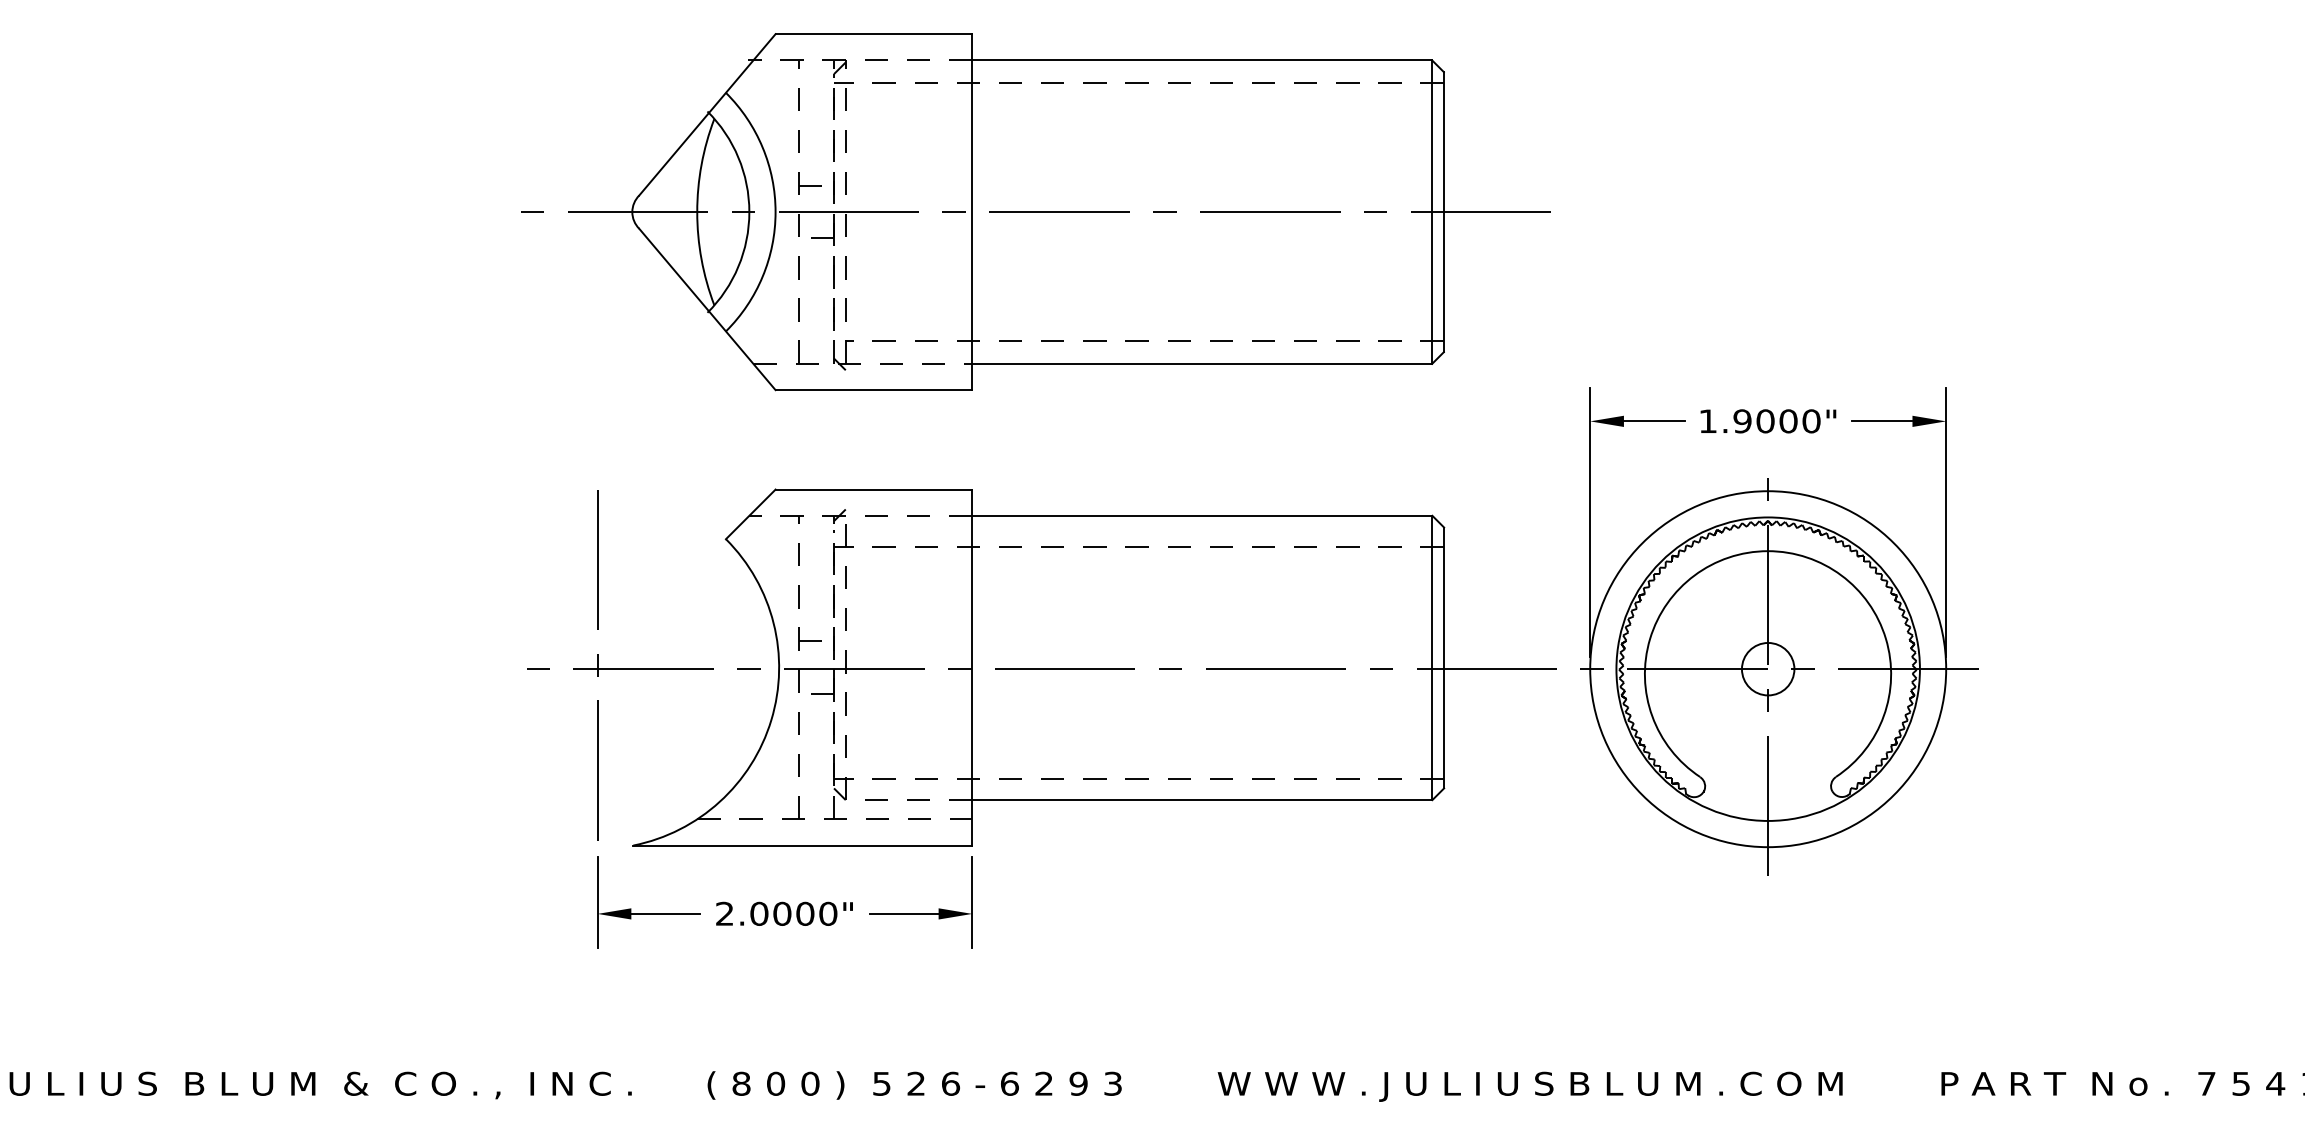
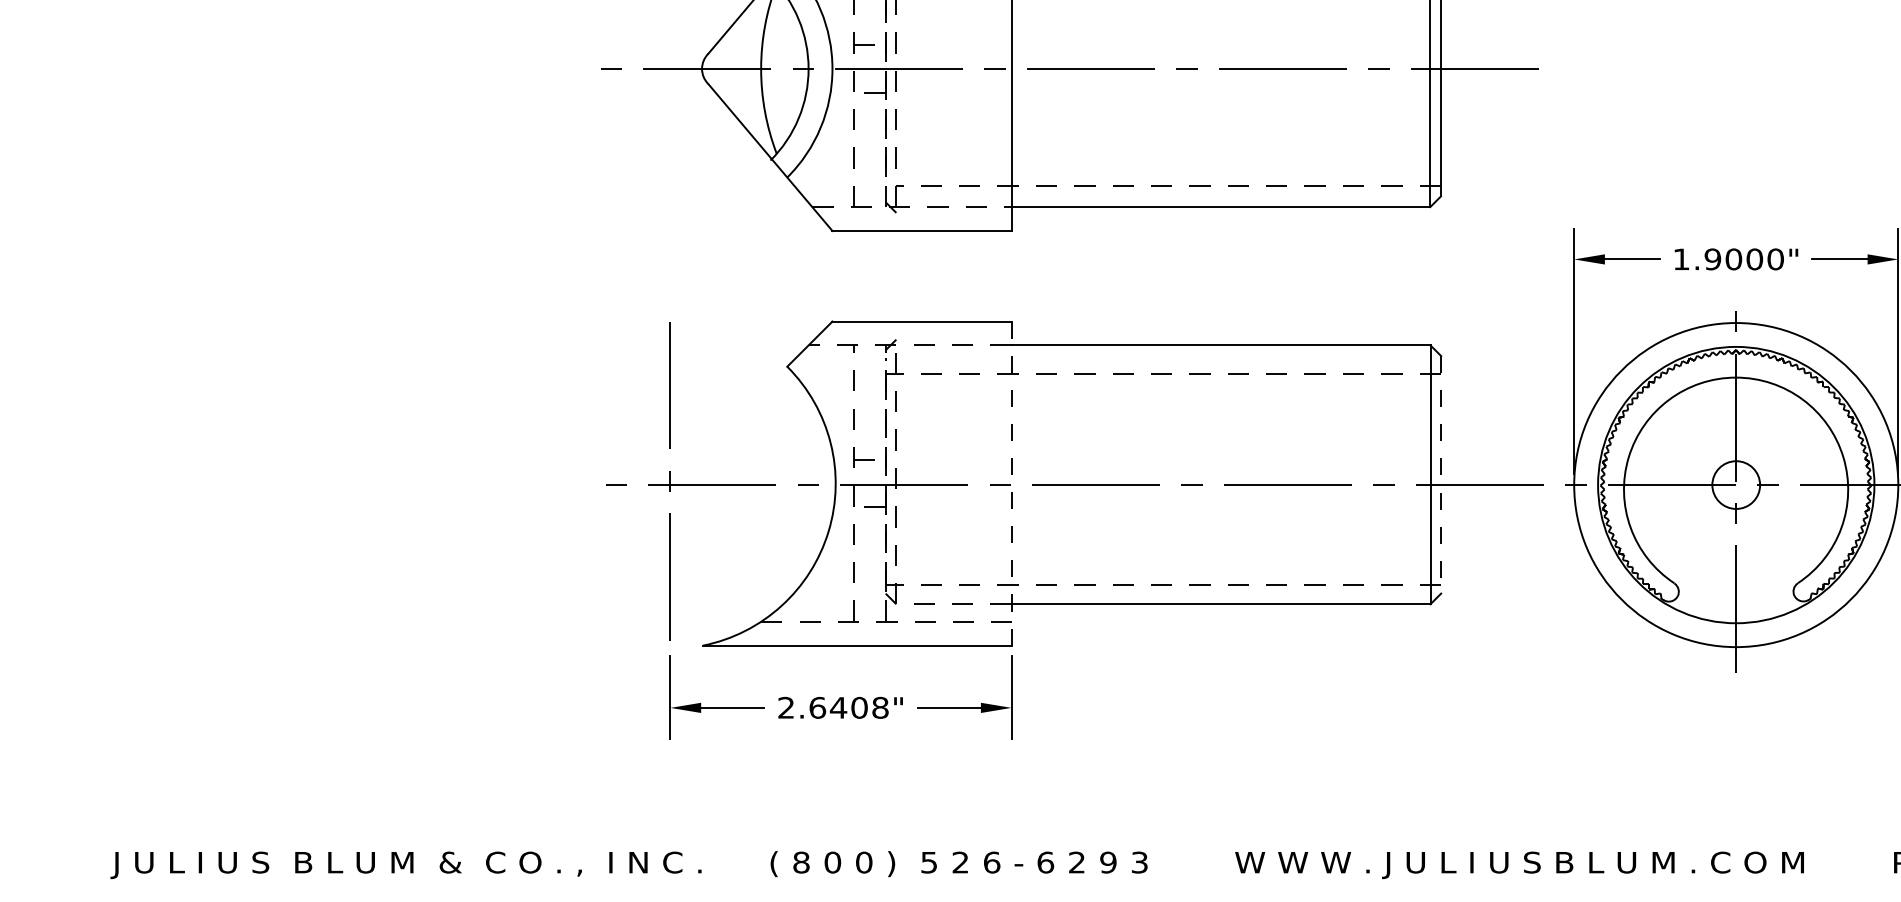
line: (1444, 658) -> (1441, 475), solid -> dashed
line: (972, 667) -> (1011, 483), solid -> dashed
text: (793, 913) -> (848, 707), 2.0000" -> 2.6408"

